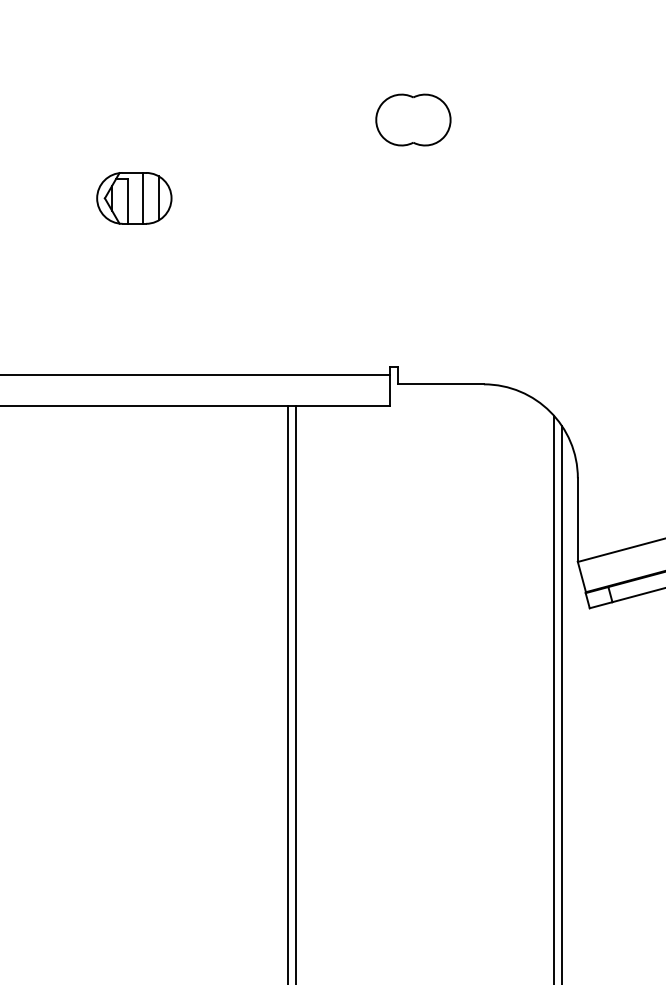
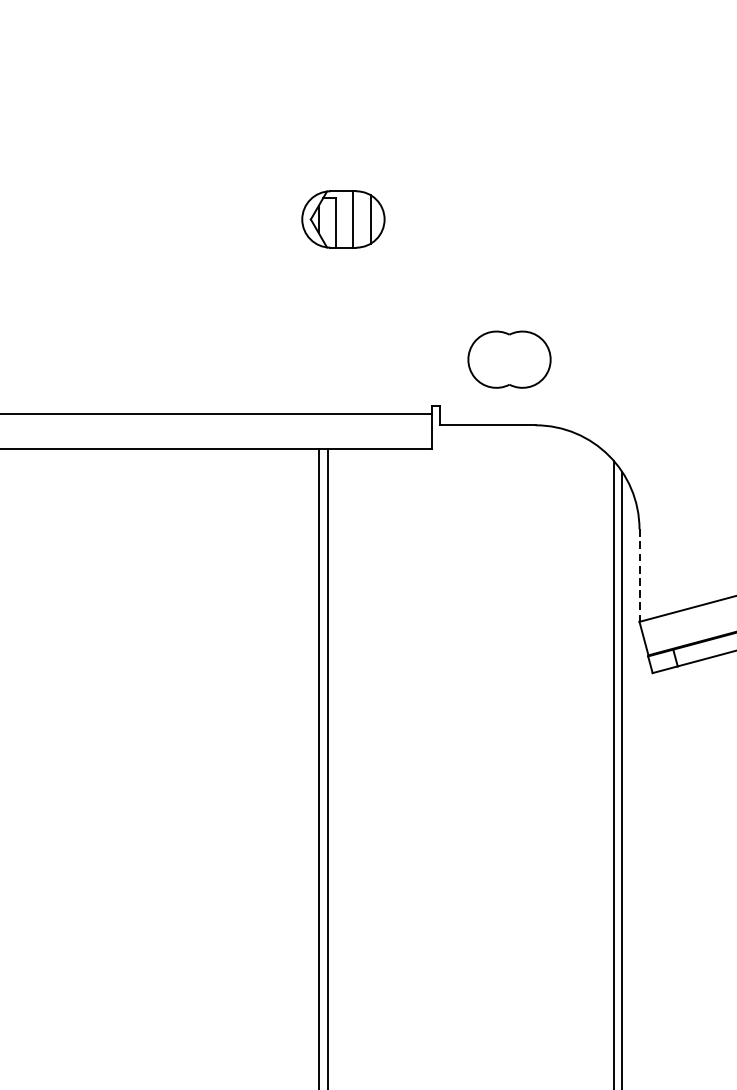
part: (413, 119) -> (509, 359), moved
part: (134, 198) -> (343, 219), moved
line: (577, 520) -> (639, 575), solid -> dashed

